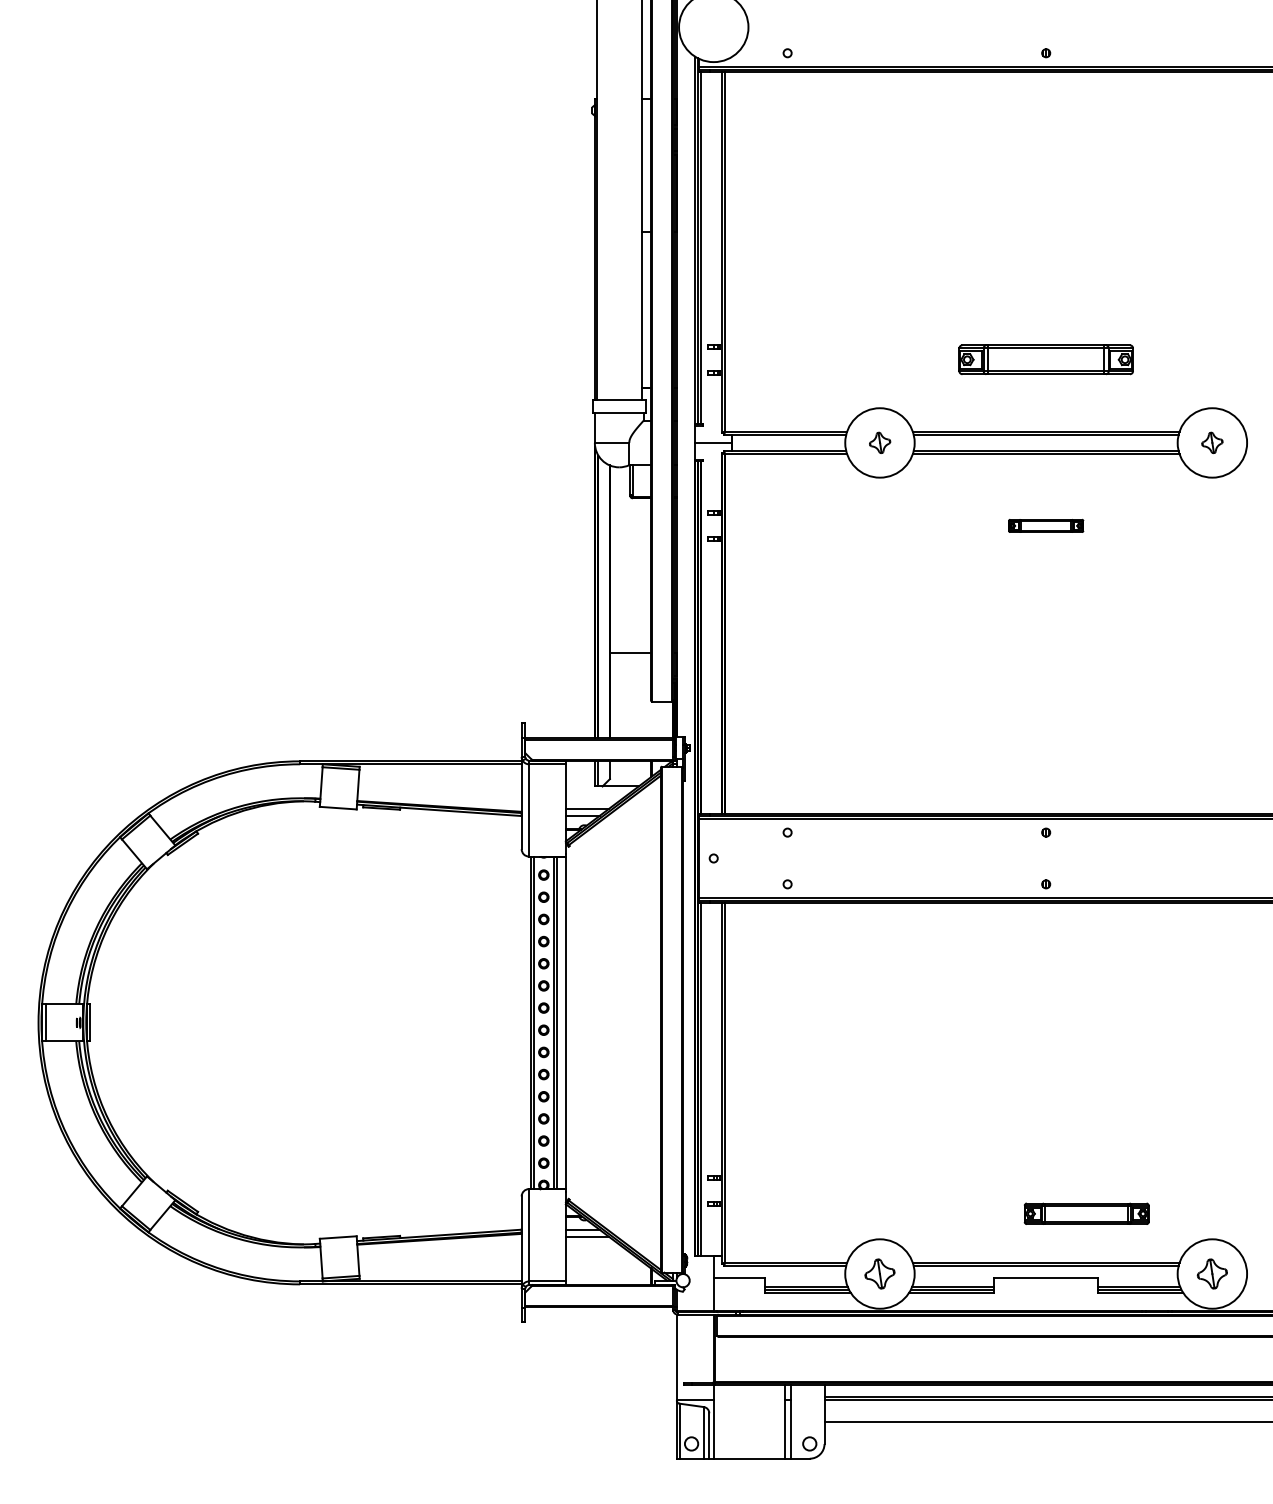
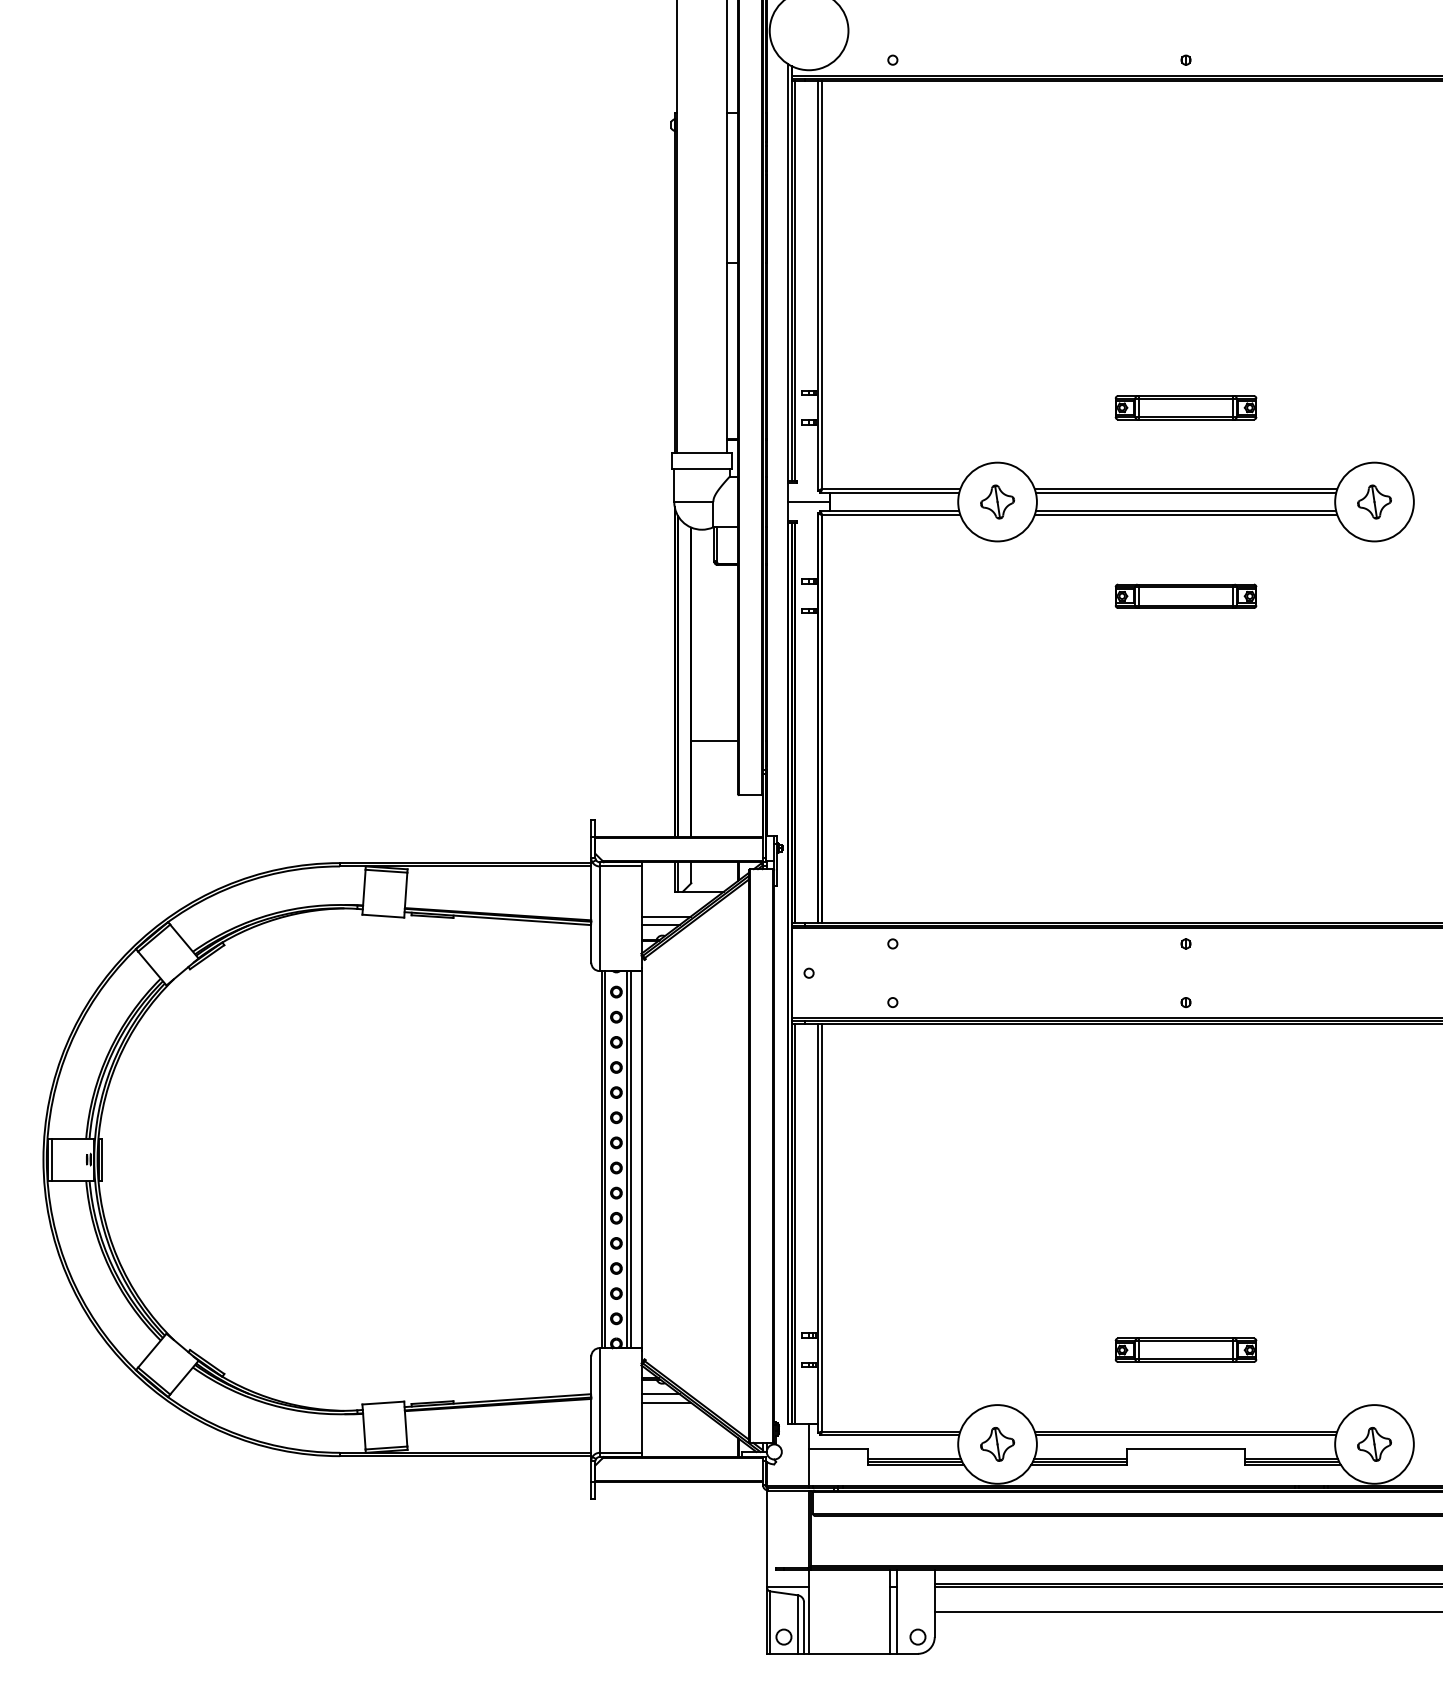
part: (1045, 359) -> (1185, 407), size x0.71
part: (879, 442) -> (997, 501), size x1.43
part: (1212, 442) -> (1374, 501), size x1.43
part: (1045, 525) -> (1185, 595), size x1.67
part: (1086, 1213) -> (1185, 1349), moved

